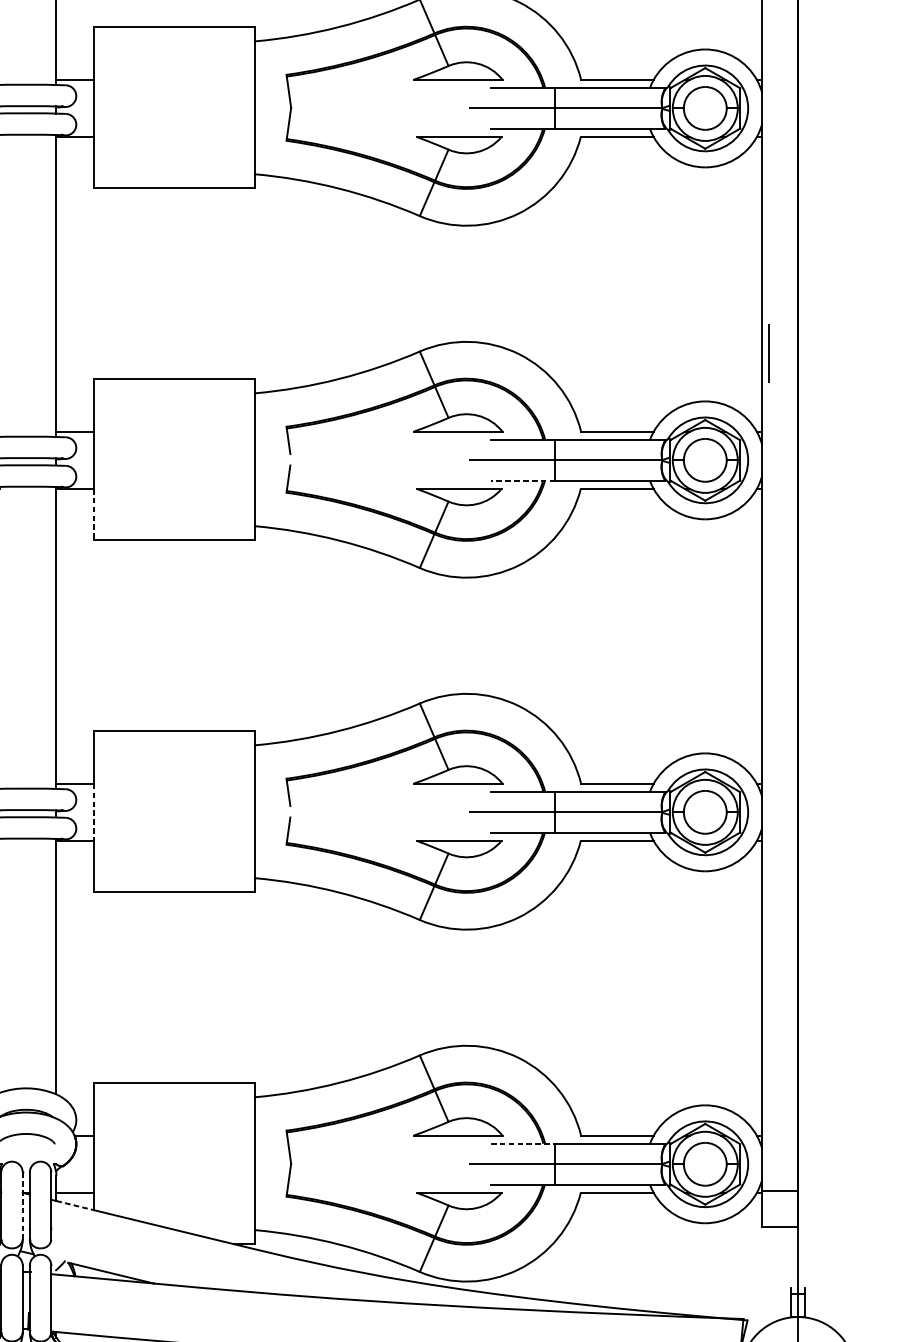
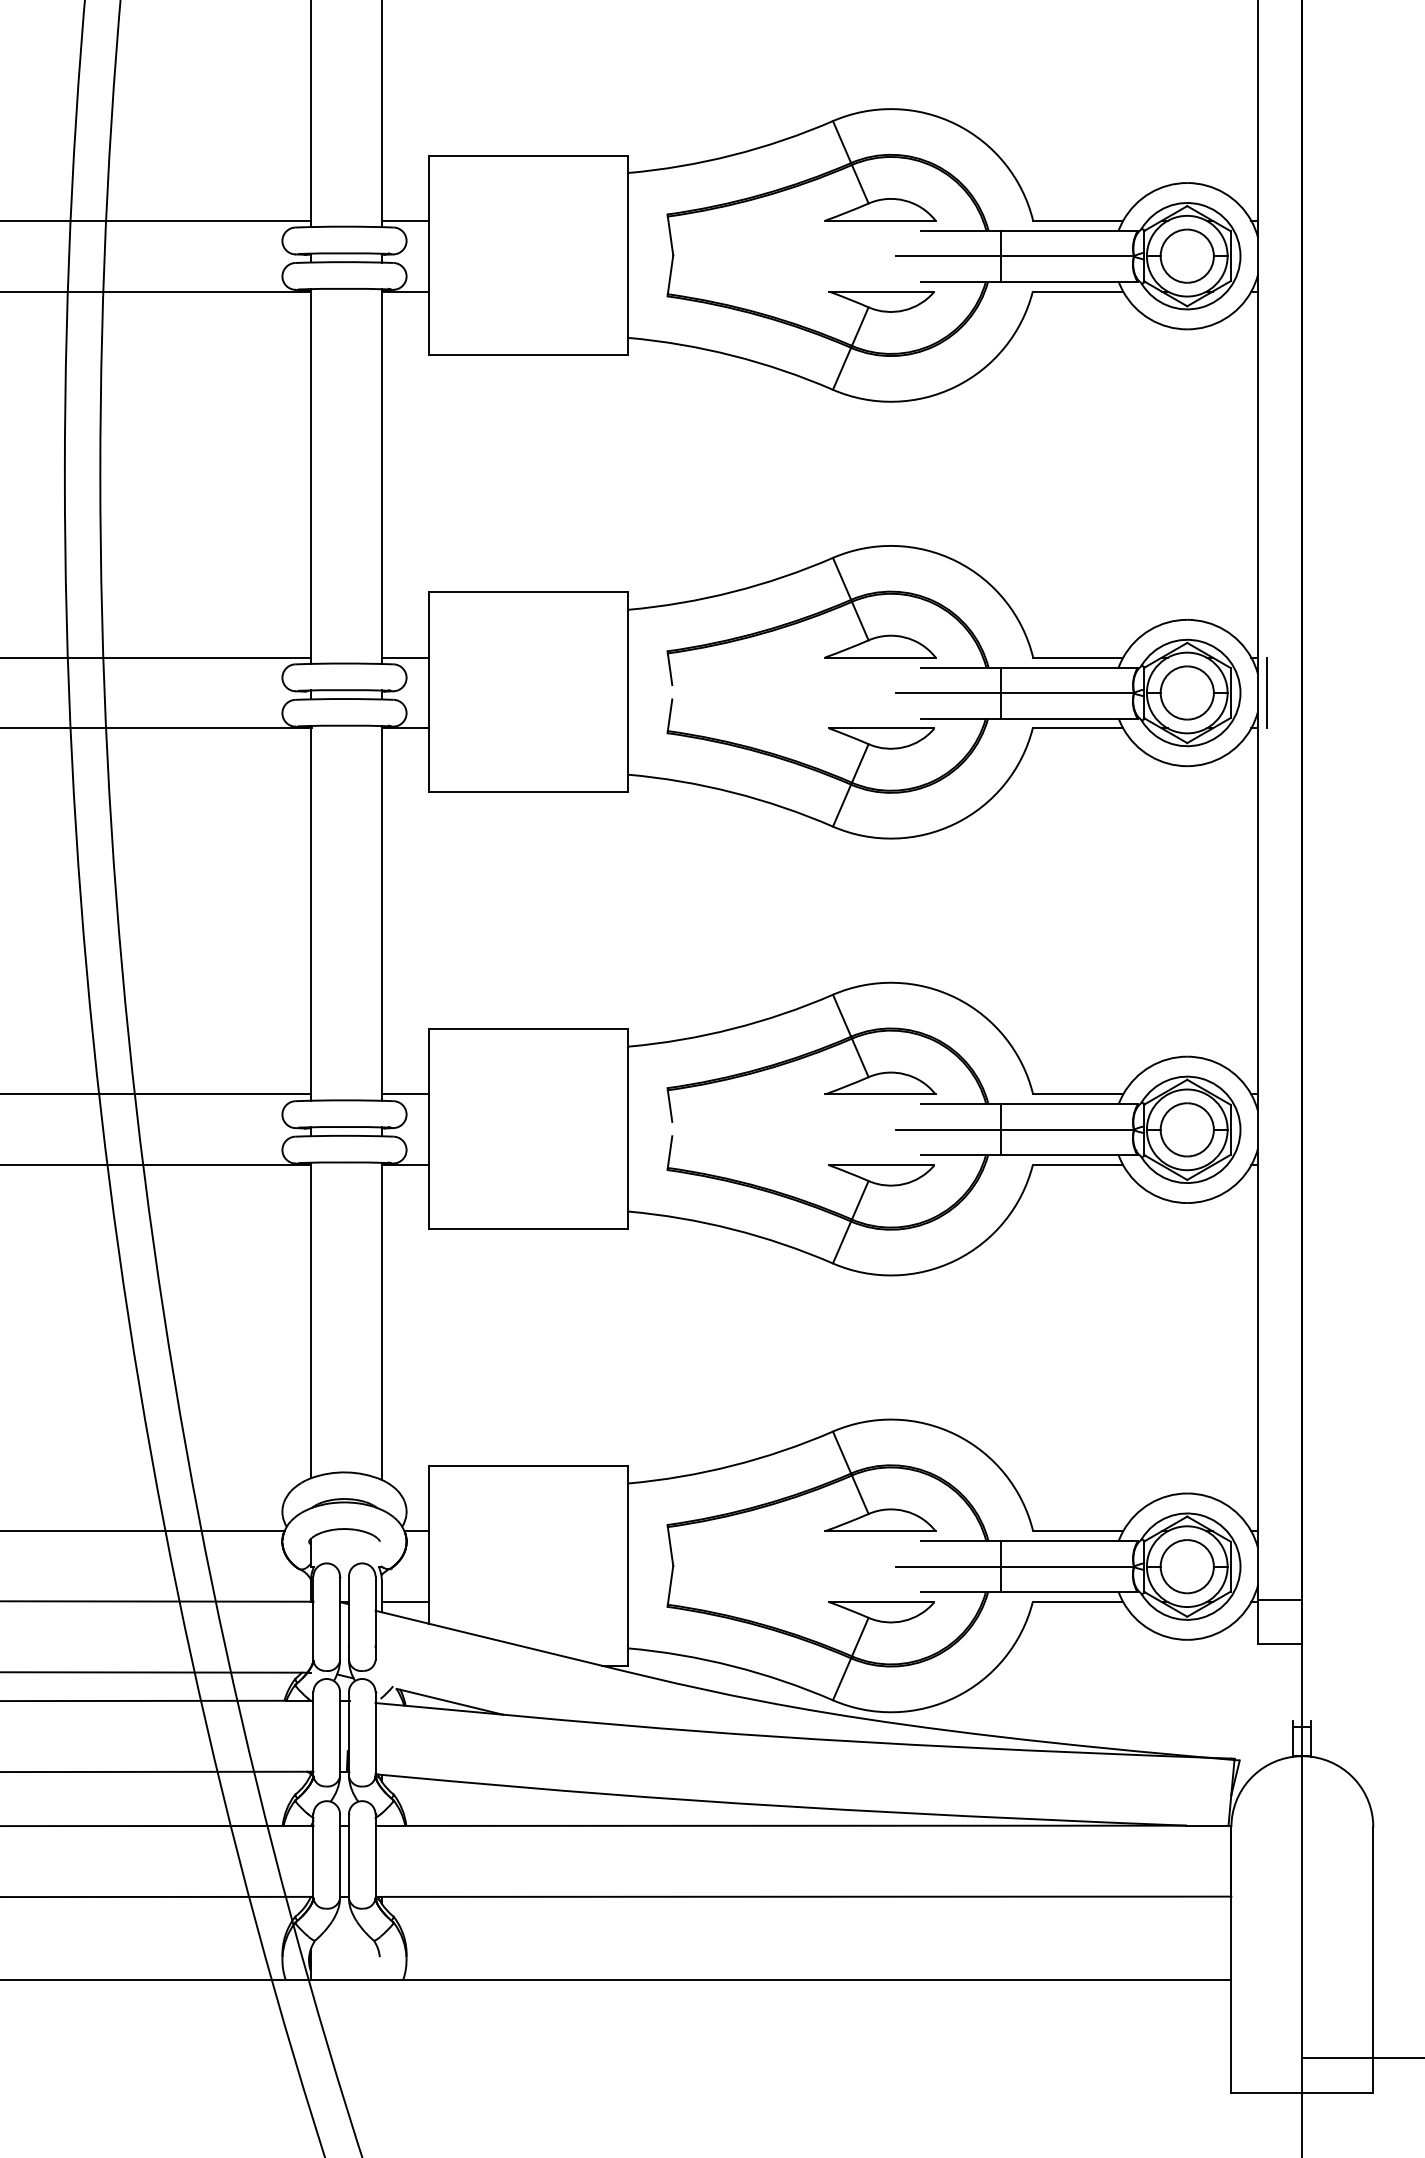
line: (769, 352) -> (1266, 692), moved
line: (523, 480) -> (961, 718), dashed -> solid
line: (93, 514) -> (428, 760), dashed -> solid
line: (93, 812) -> (428, 1130), dashed -> solid
line: (523, 1144) -> (961, 1541), dashed -> solid
line: (23, 1206) -> (340, 1618), dashed -> solid
line: (75, 1206) -> (405, 1618), dashed -> solid

